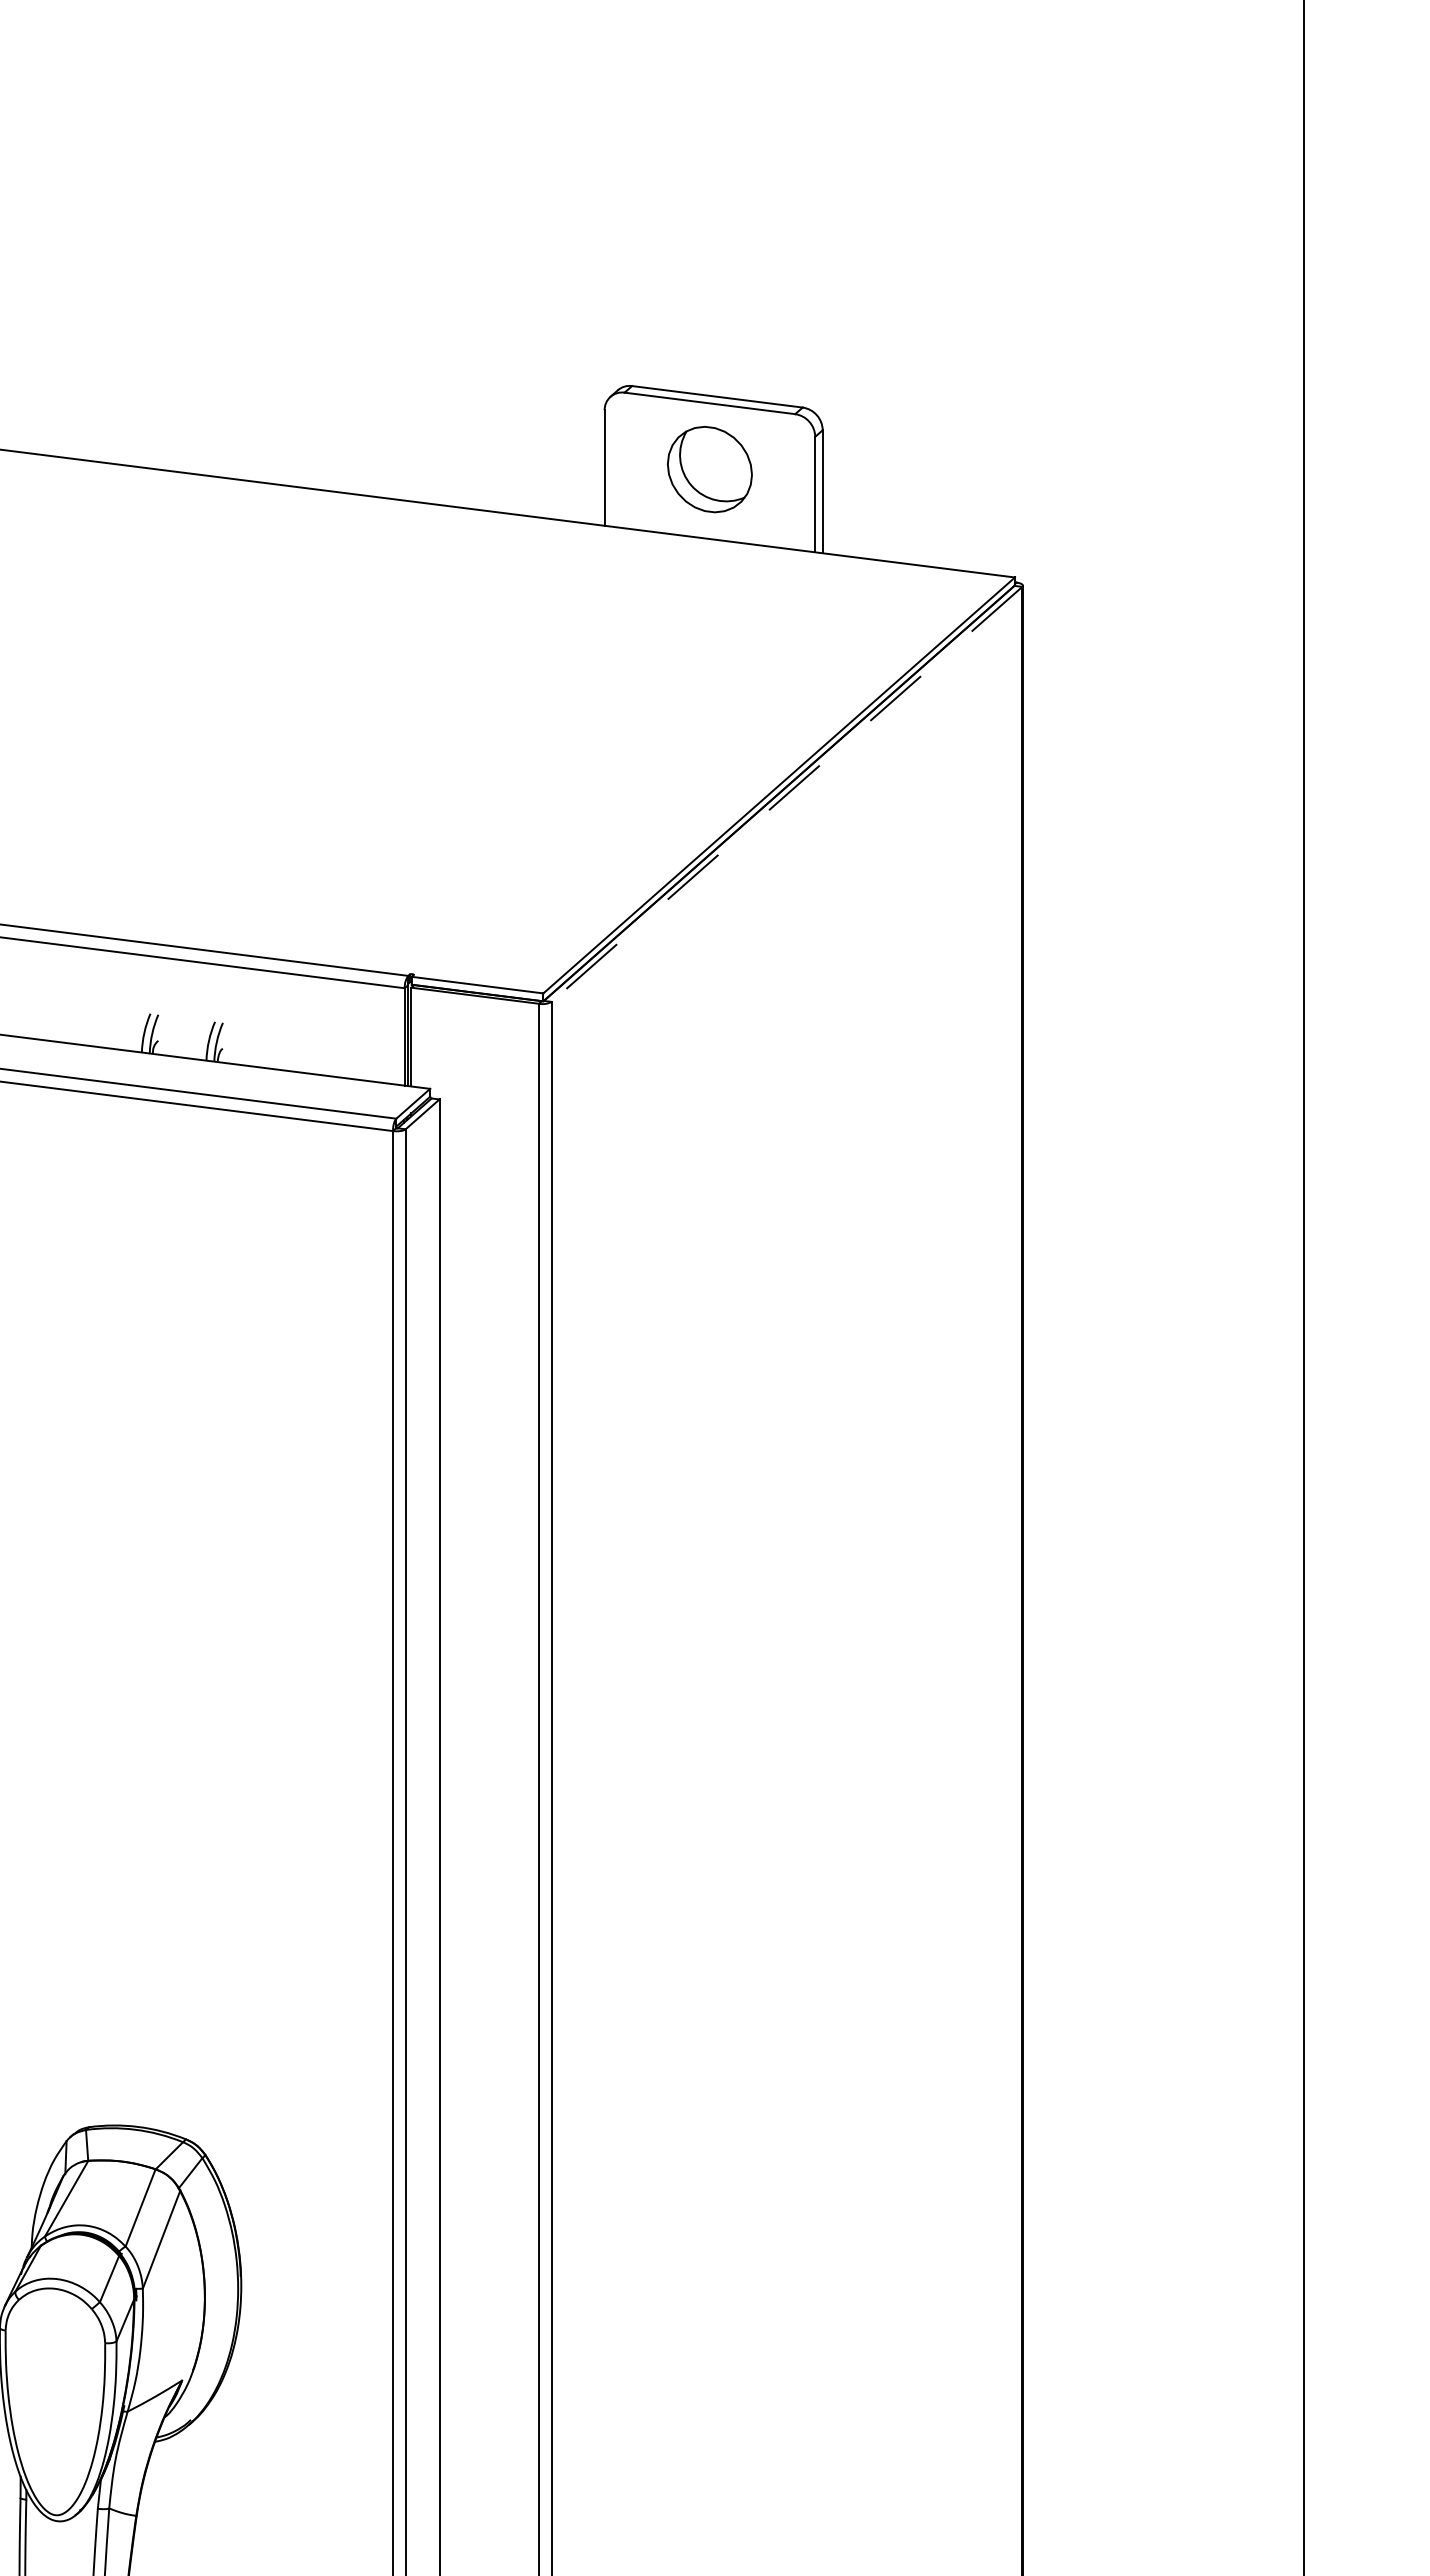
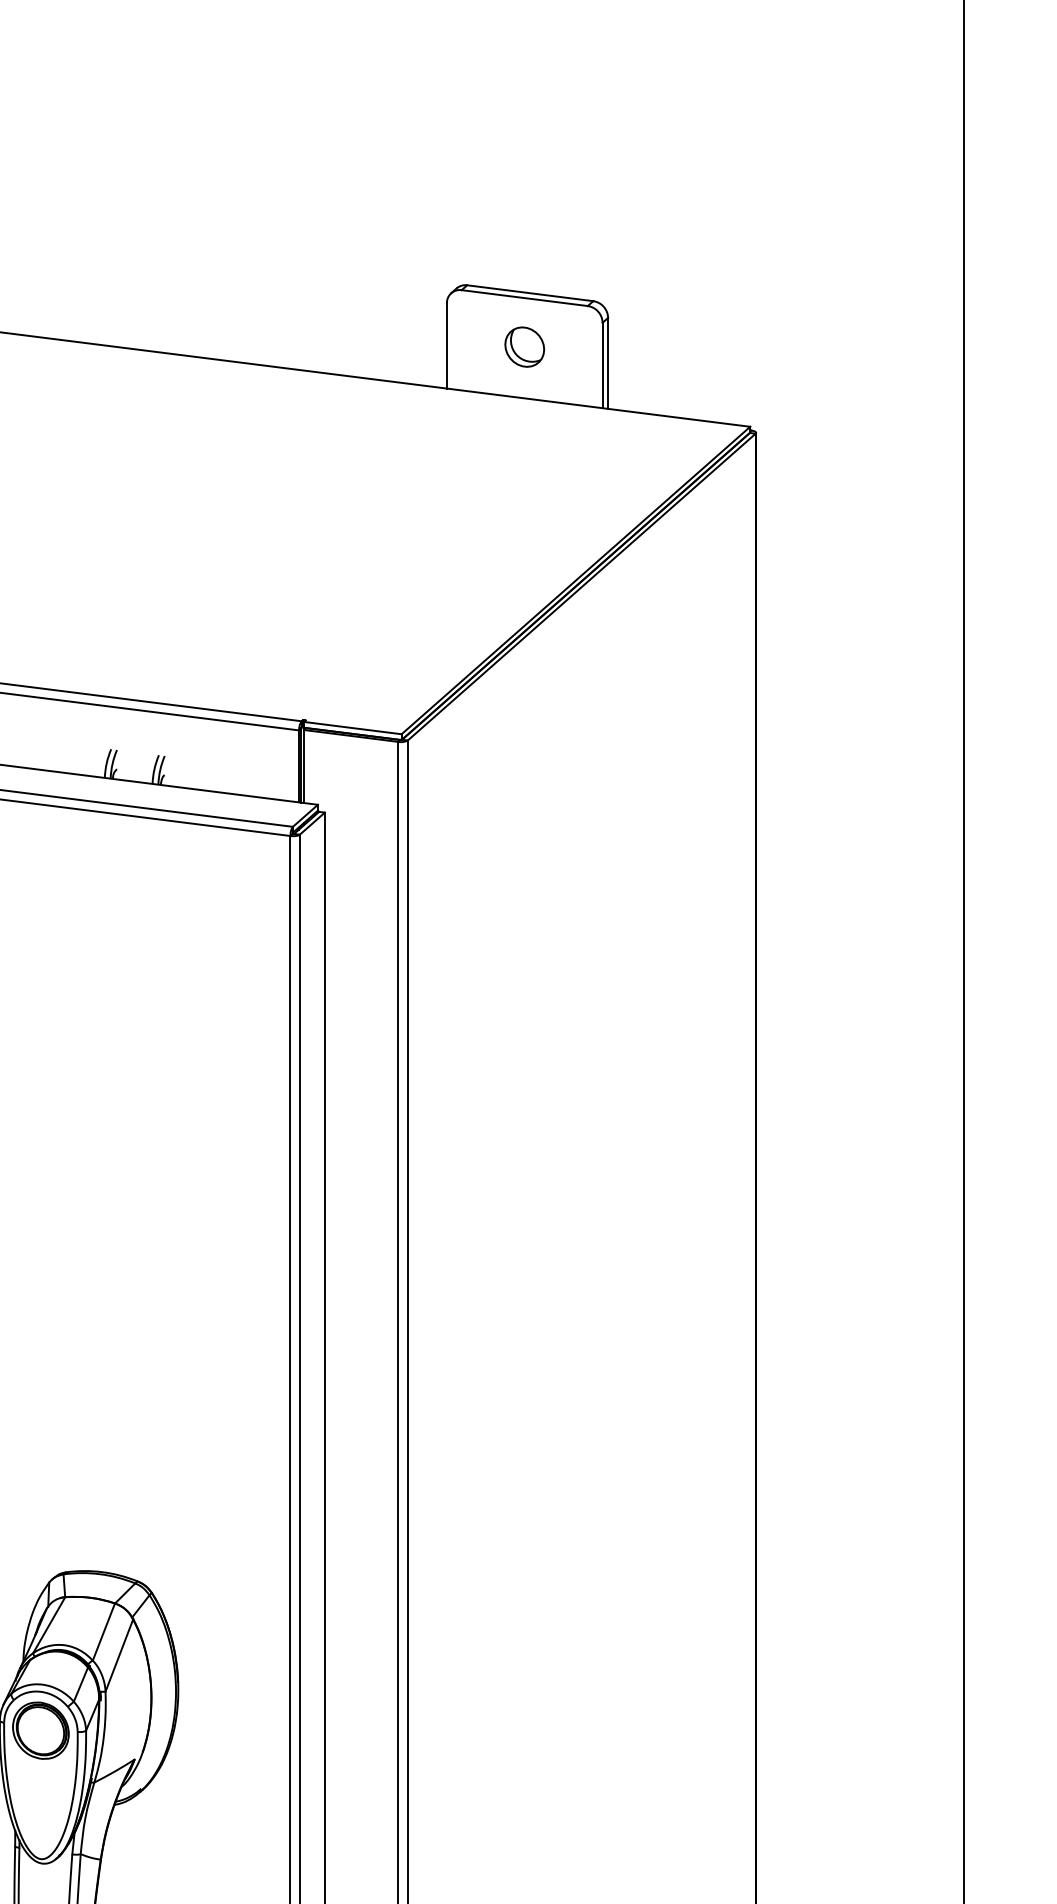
part: (709, 469) -> (524, 346), size x0.62
line: (787, 794) -> (582, 587), dashed -> solid
part: (55, 2341) -> (40, 1730), added

